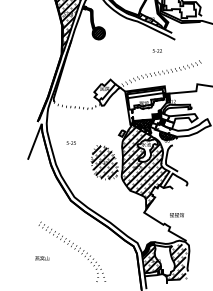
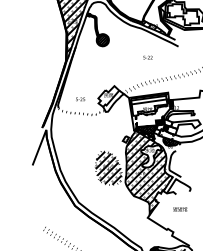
text: (156, 50) -> (147, 57), moved
text: (70, 142) -> (79, 98), moved
text: (176, 215) -> (179, 209), moved

